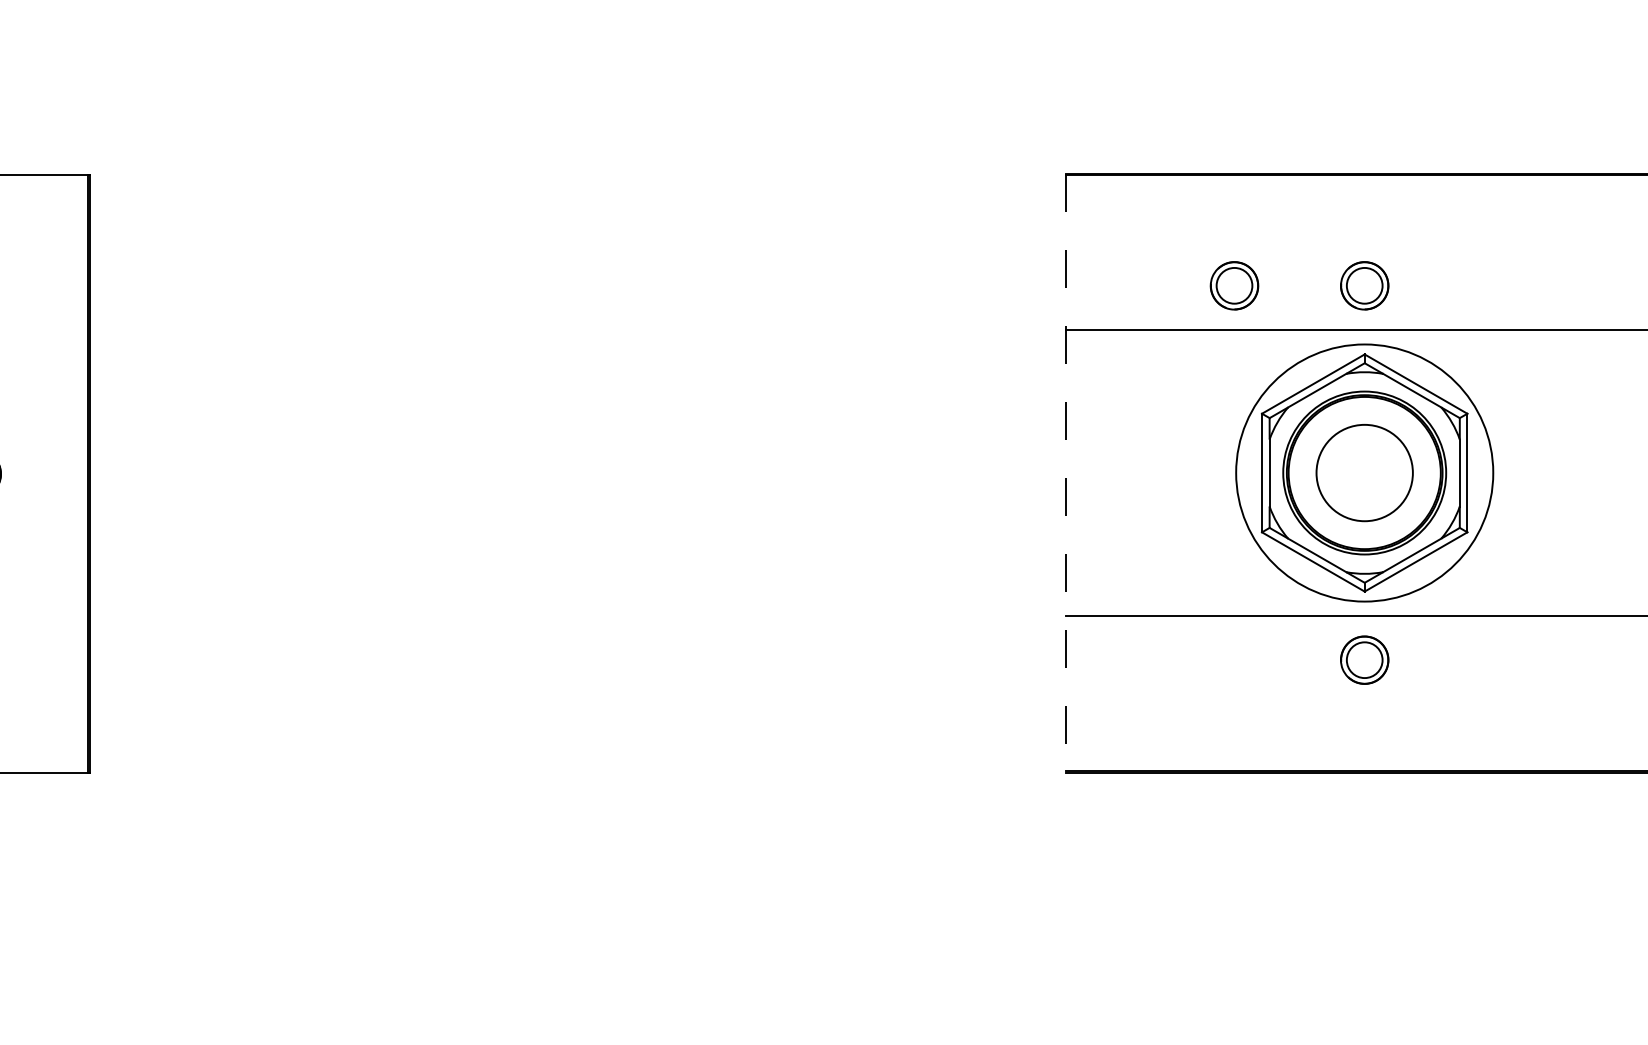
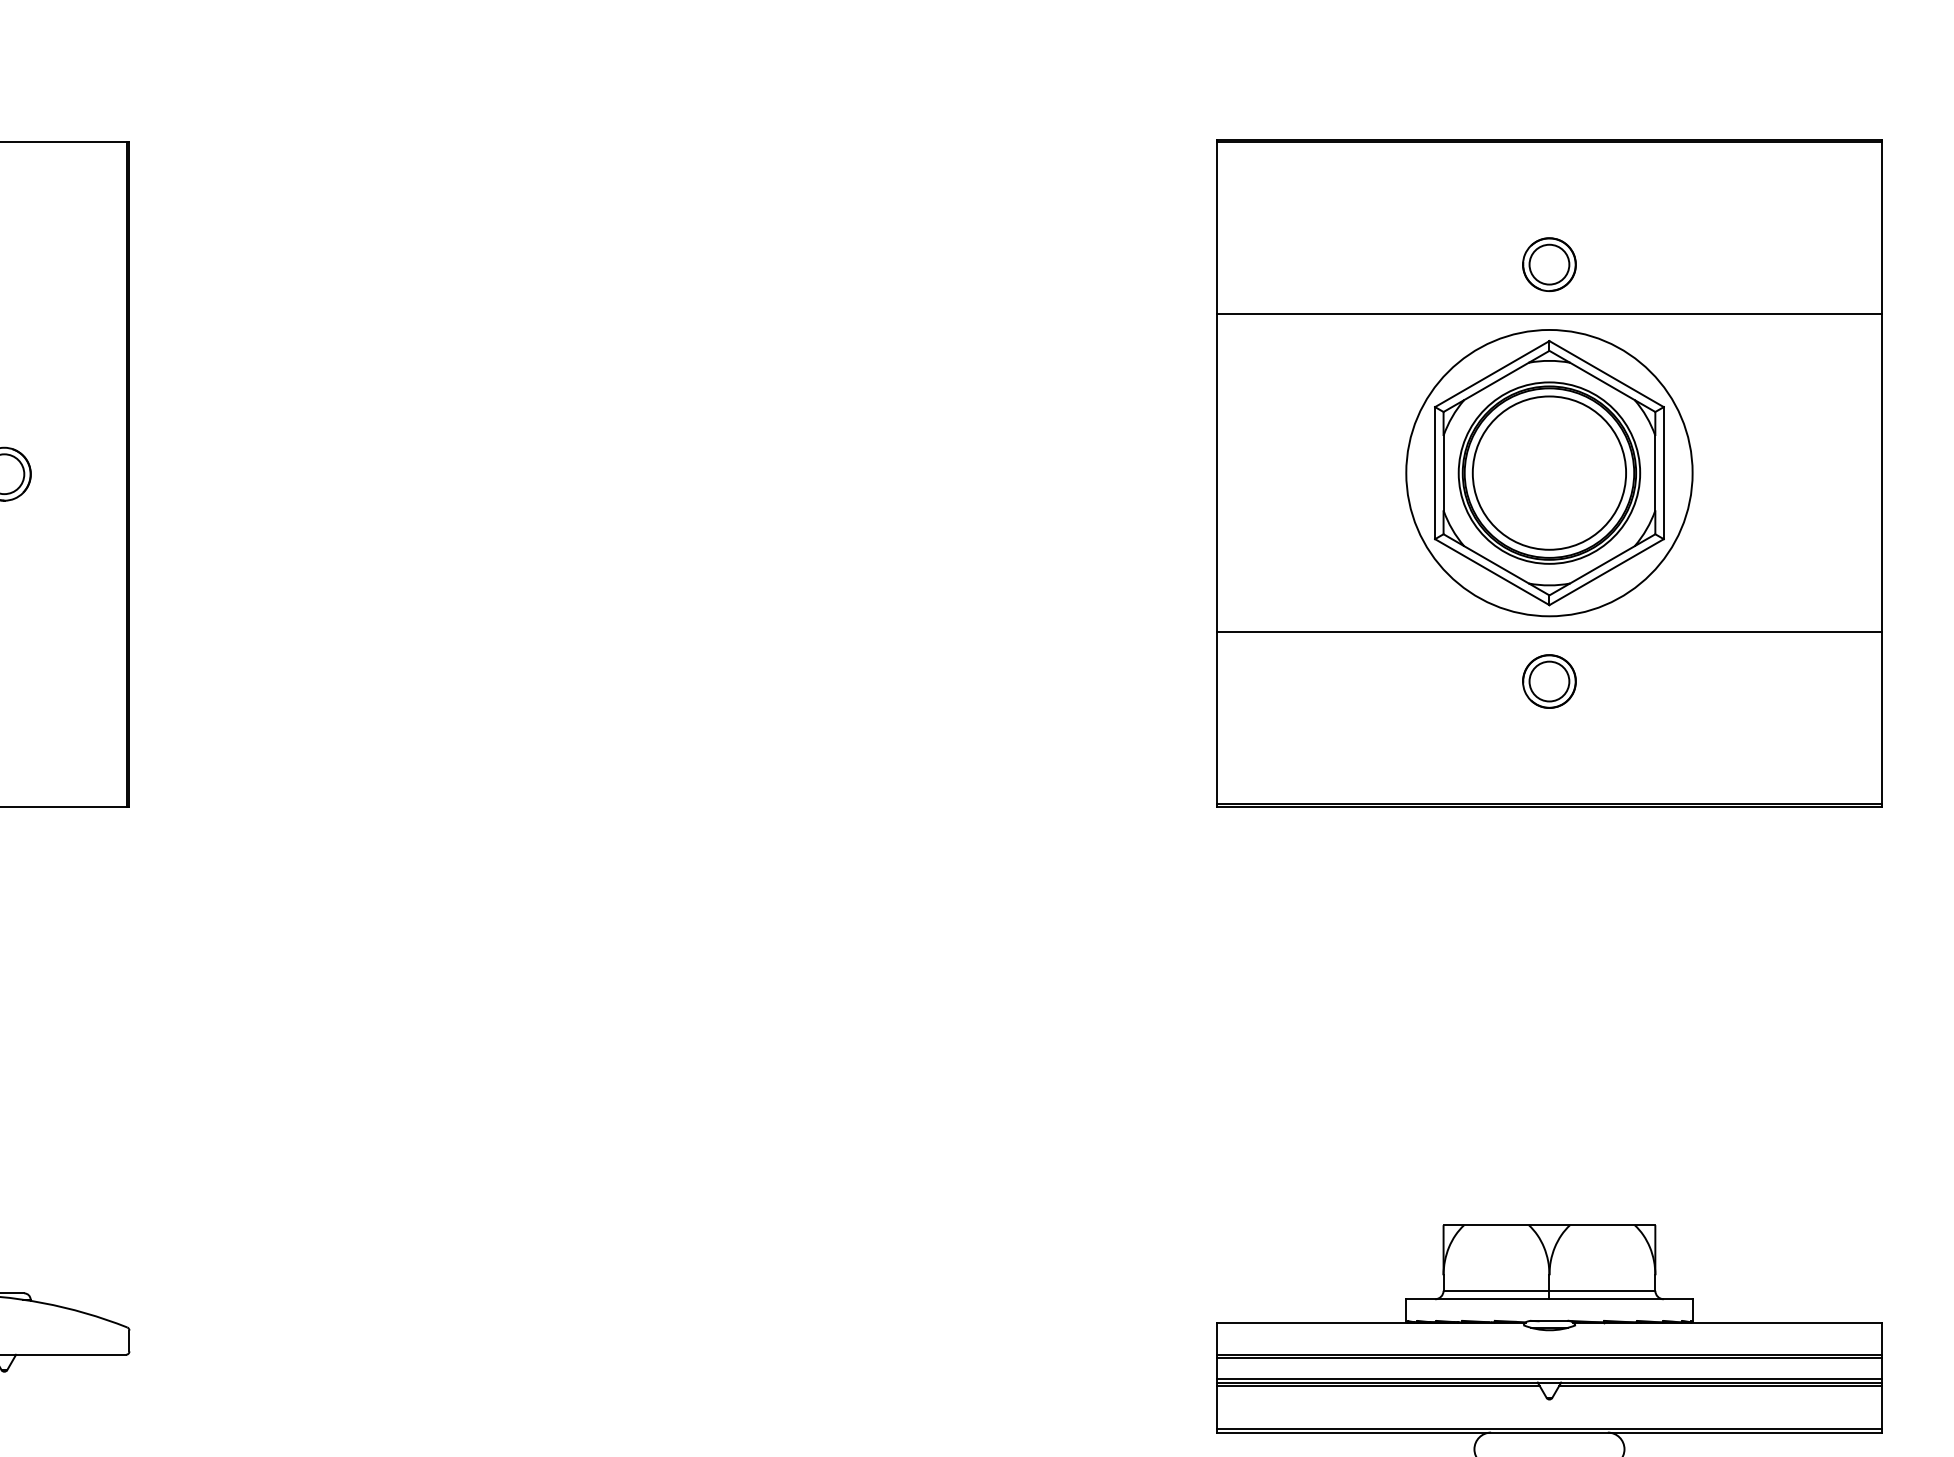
part: (1234, 285) -> (1404, 264), removed
circle: (1364, 472) -> (1549, 472), size x1.43
line: (1065, 473) -> (1216, 473), dashed -> solid

